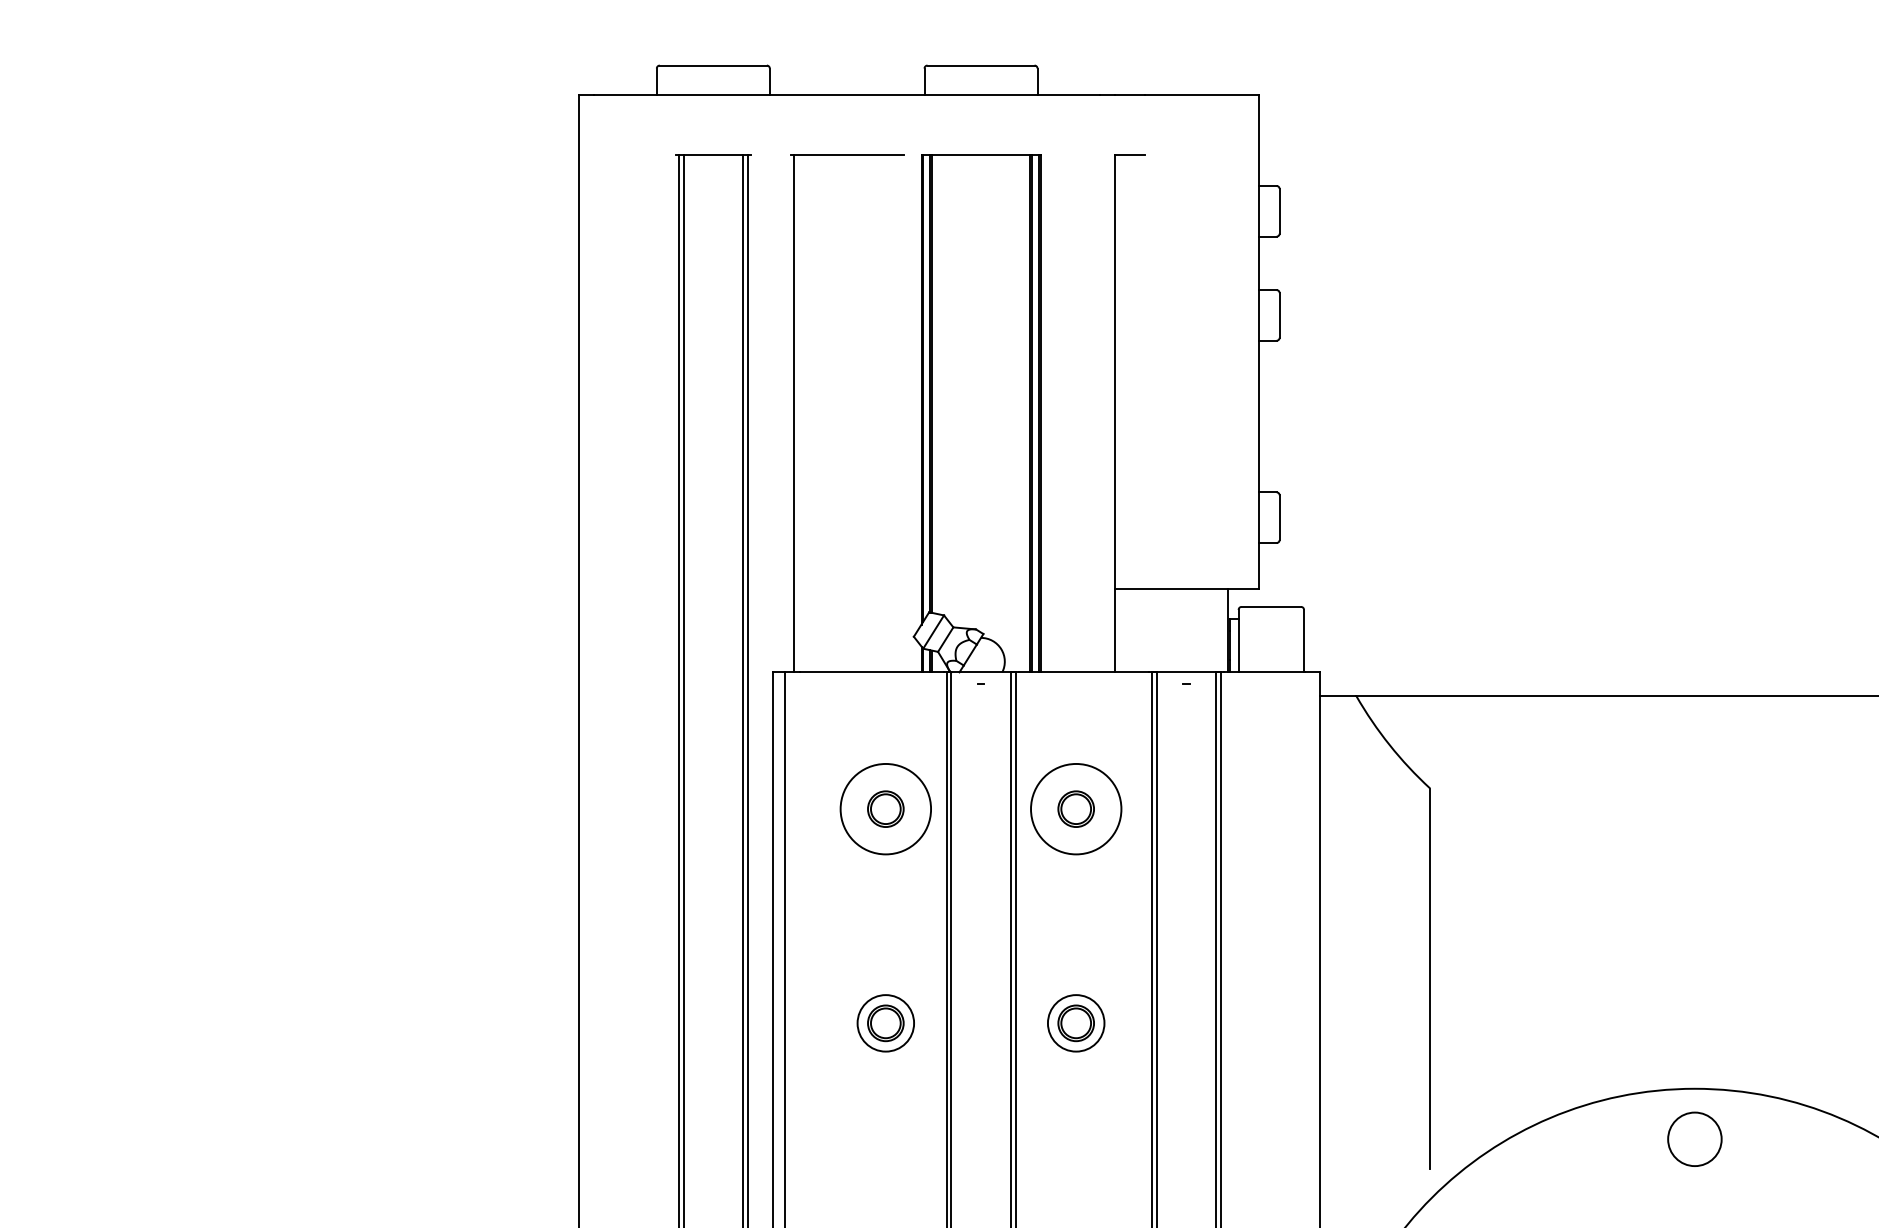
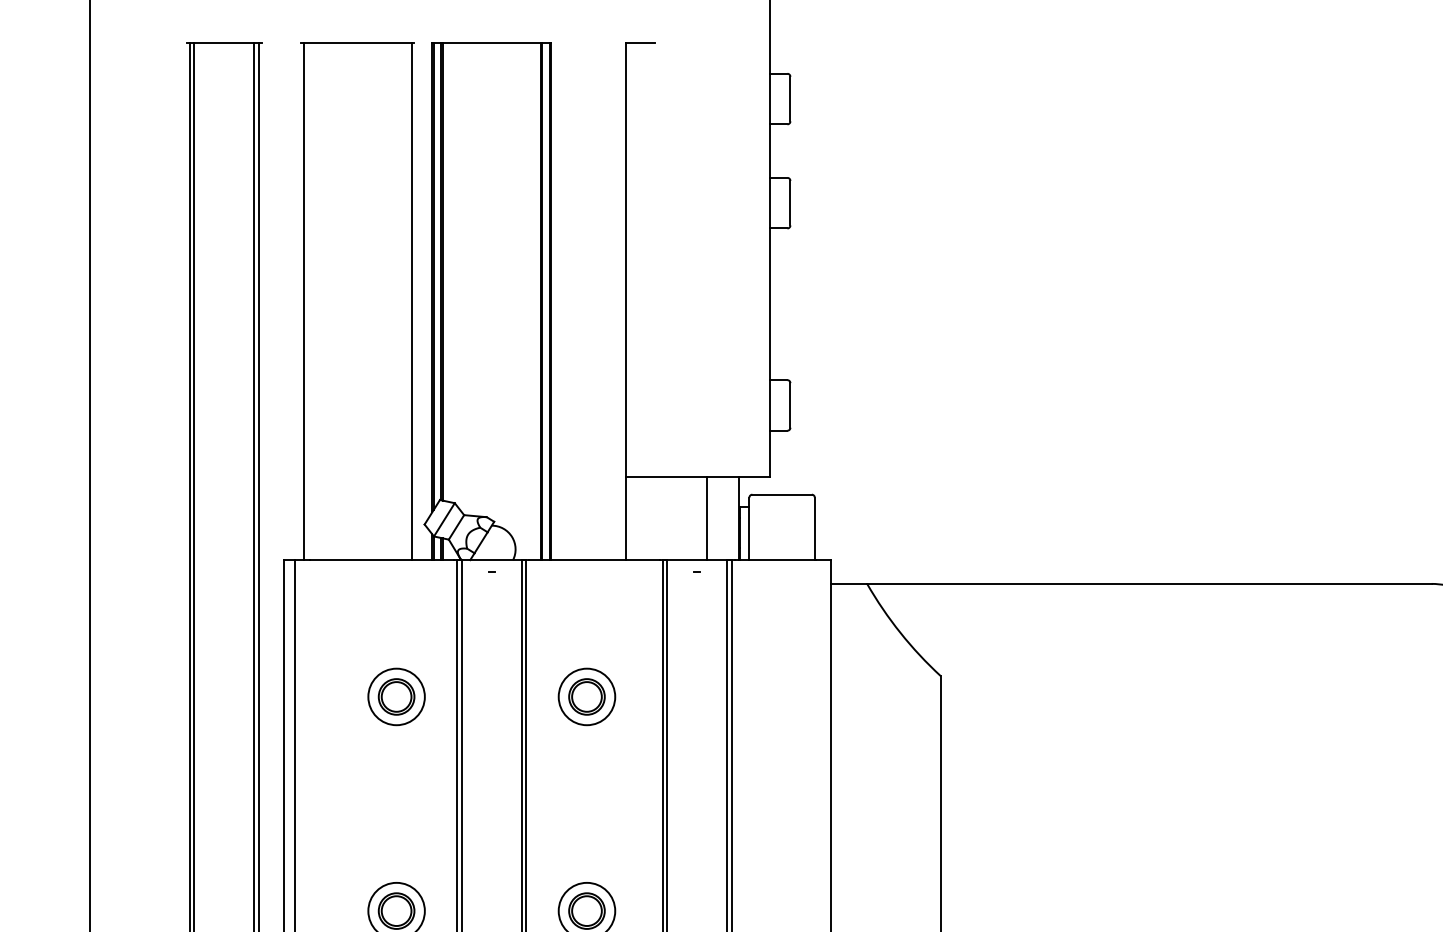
line: (900, 413) -> (411, 301), added
line: (1196, 630) -> (707, 518), added
circle: (885, 808) -> (396, 696), size x0.62
circle: (1075, 808) -> (586, 696), size x0.62

